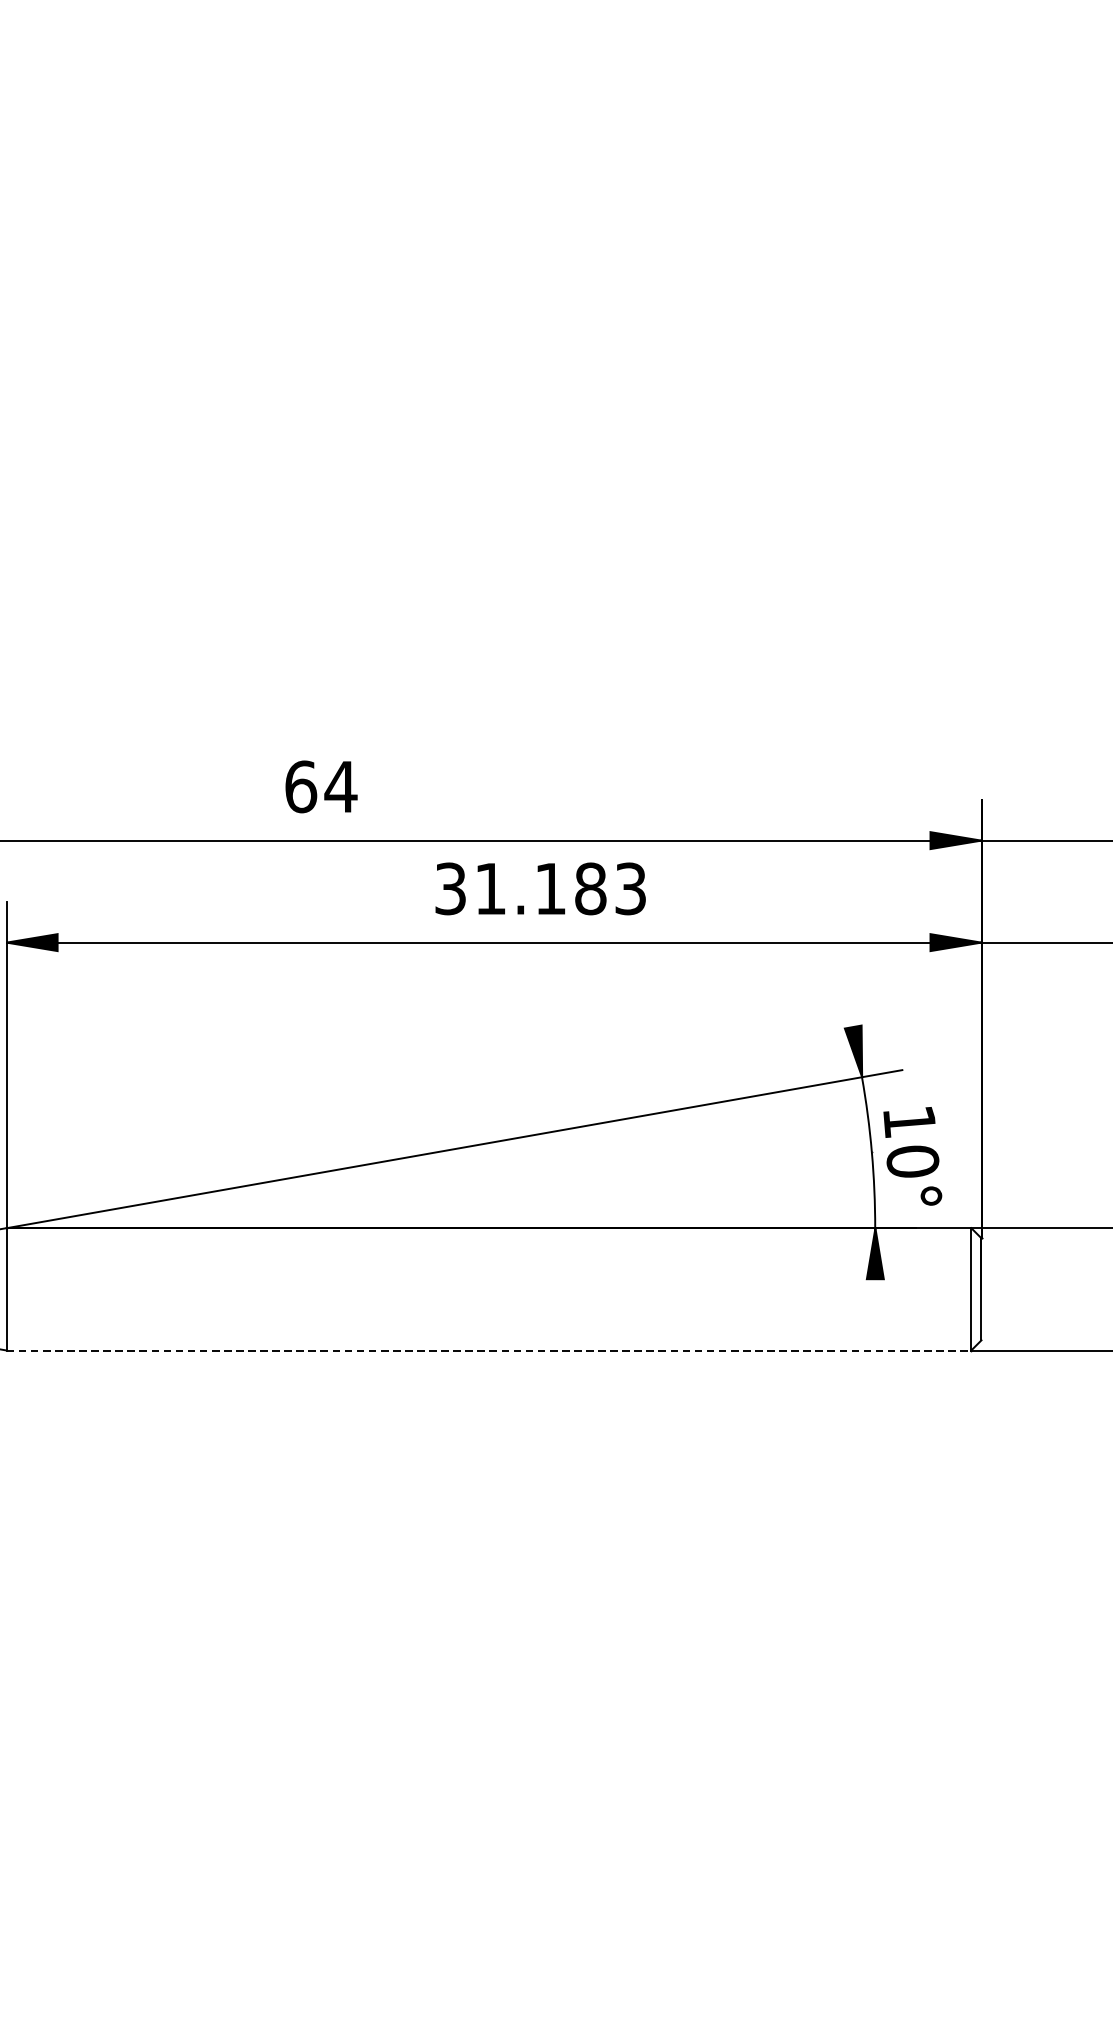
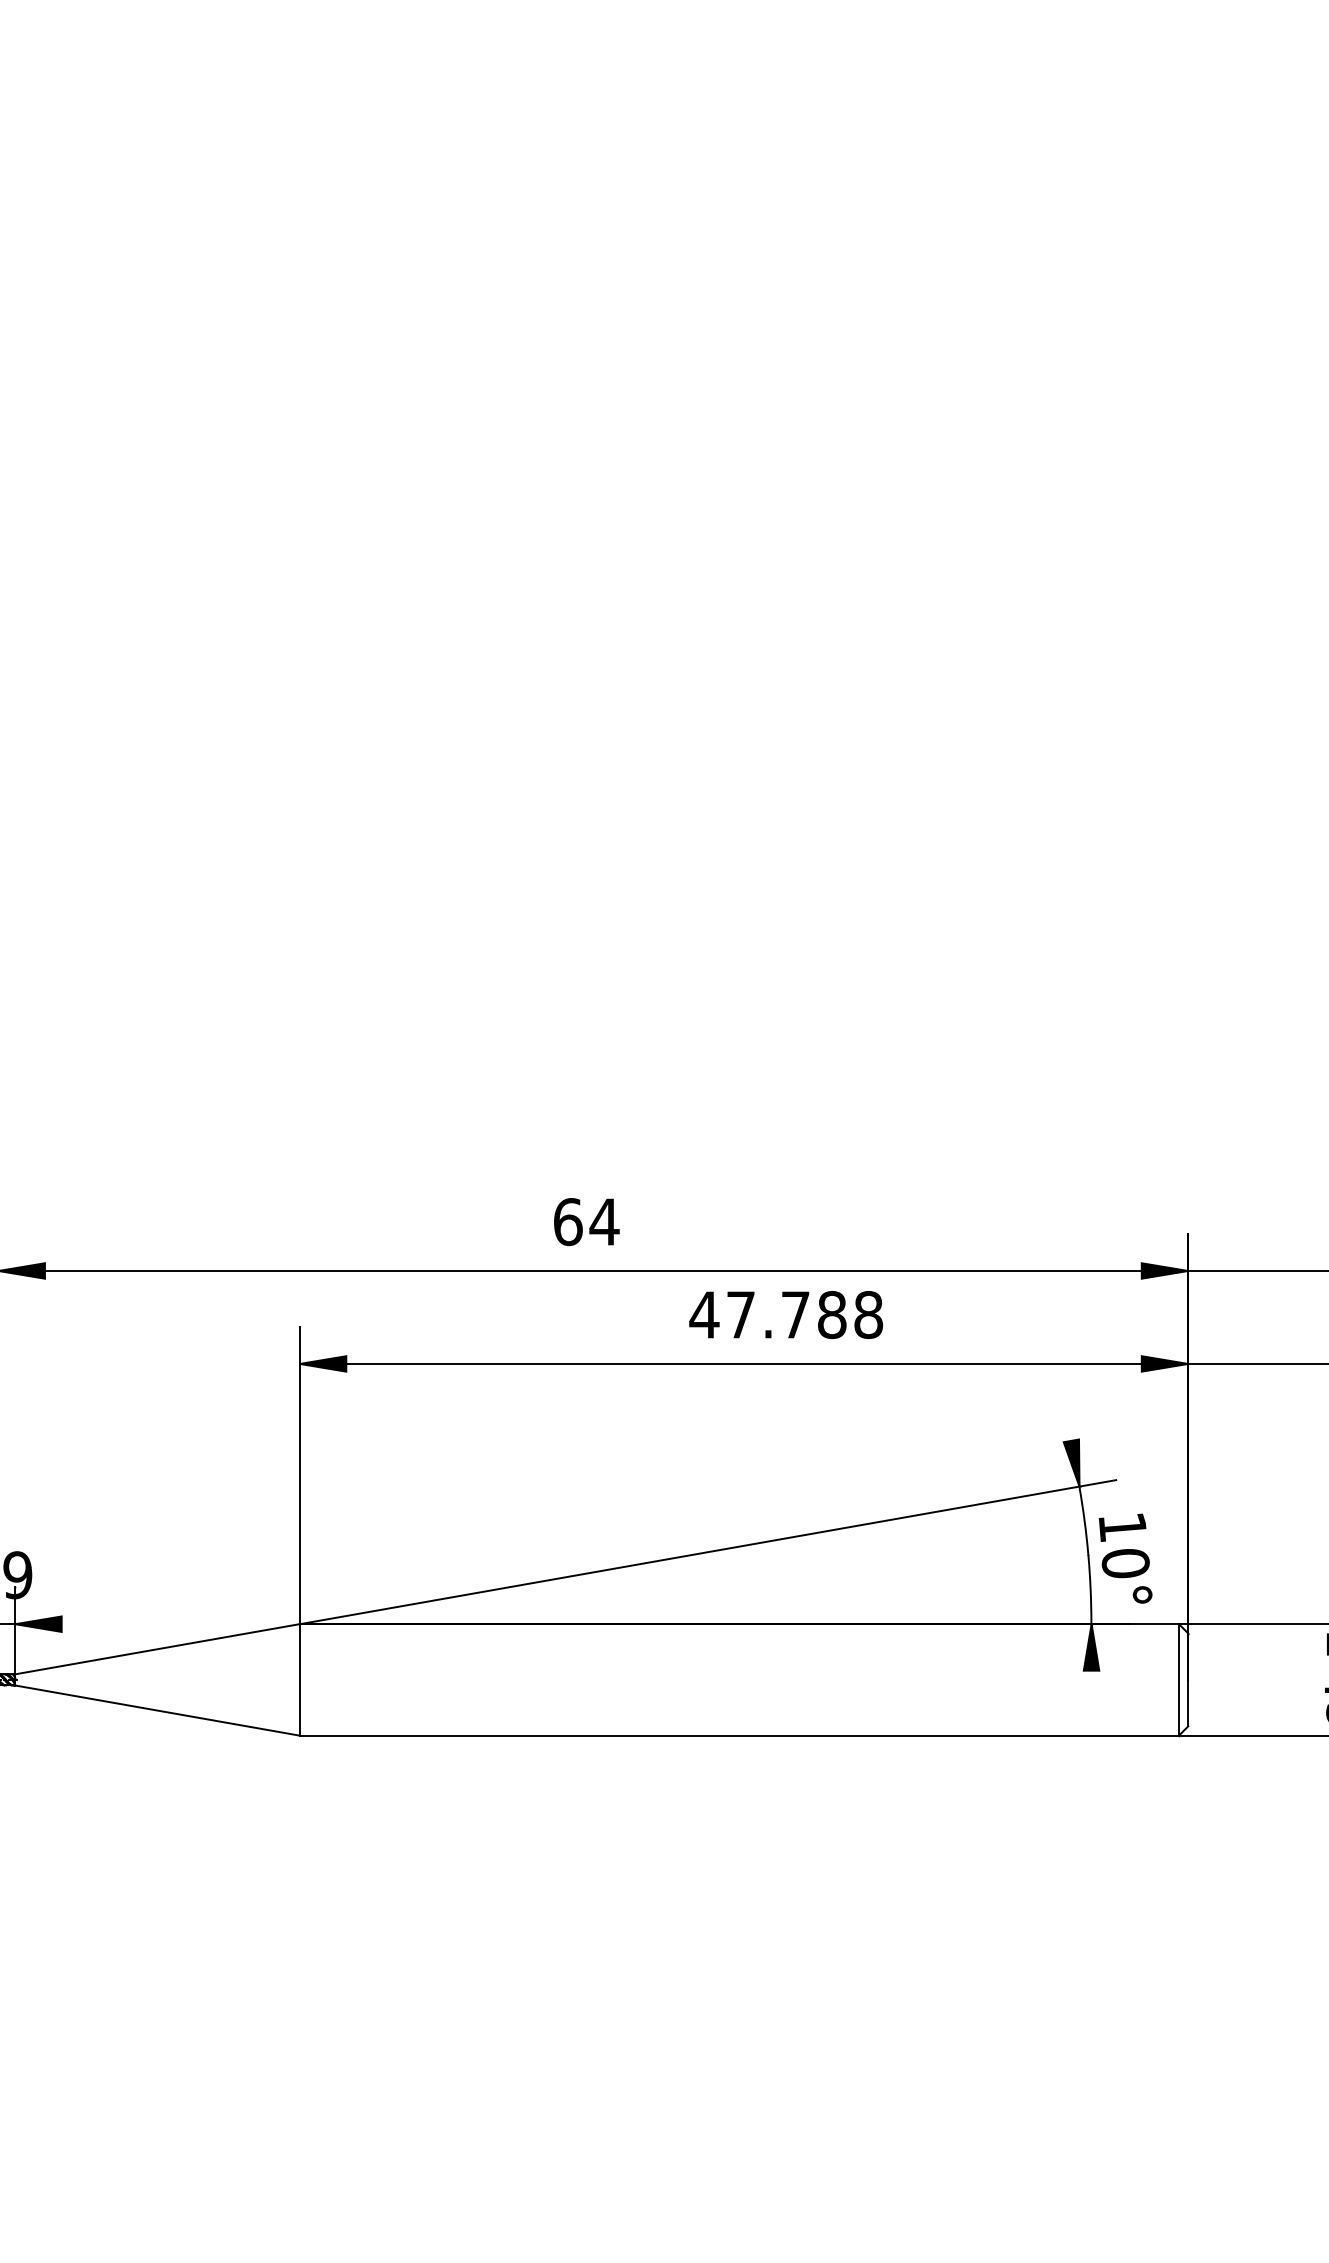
text: (540, 889) -> (786, 1315), 31.183 -> 47.788
line: (489, 1350) -> (739, 1735), dashed -> solid

